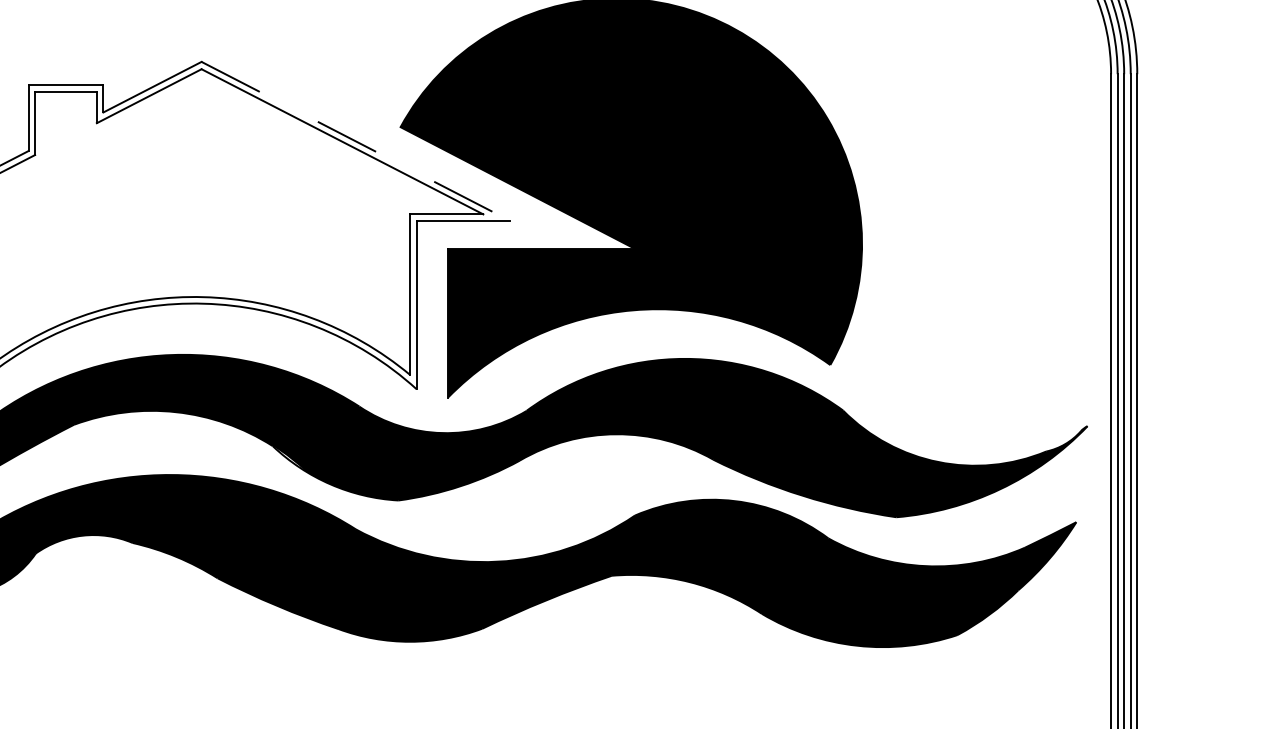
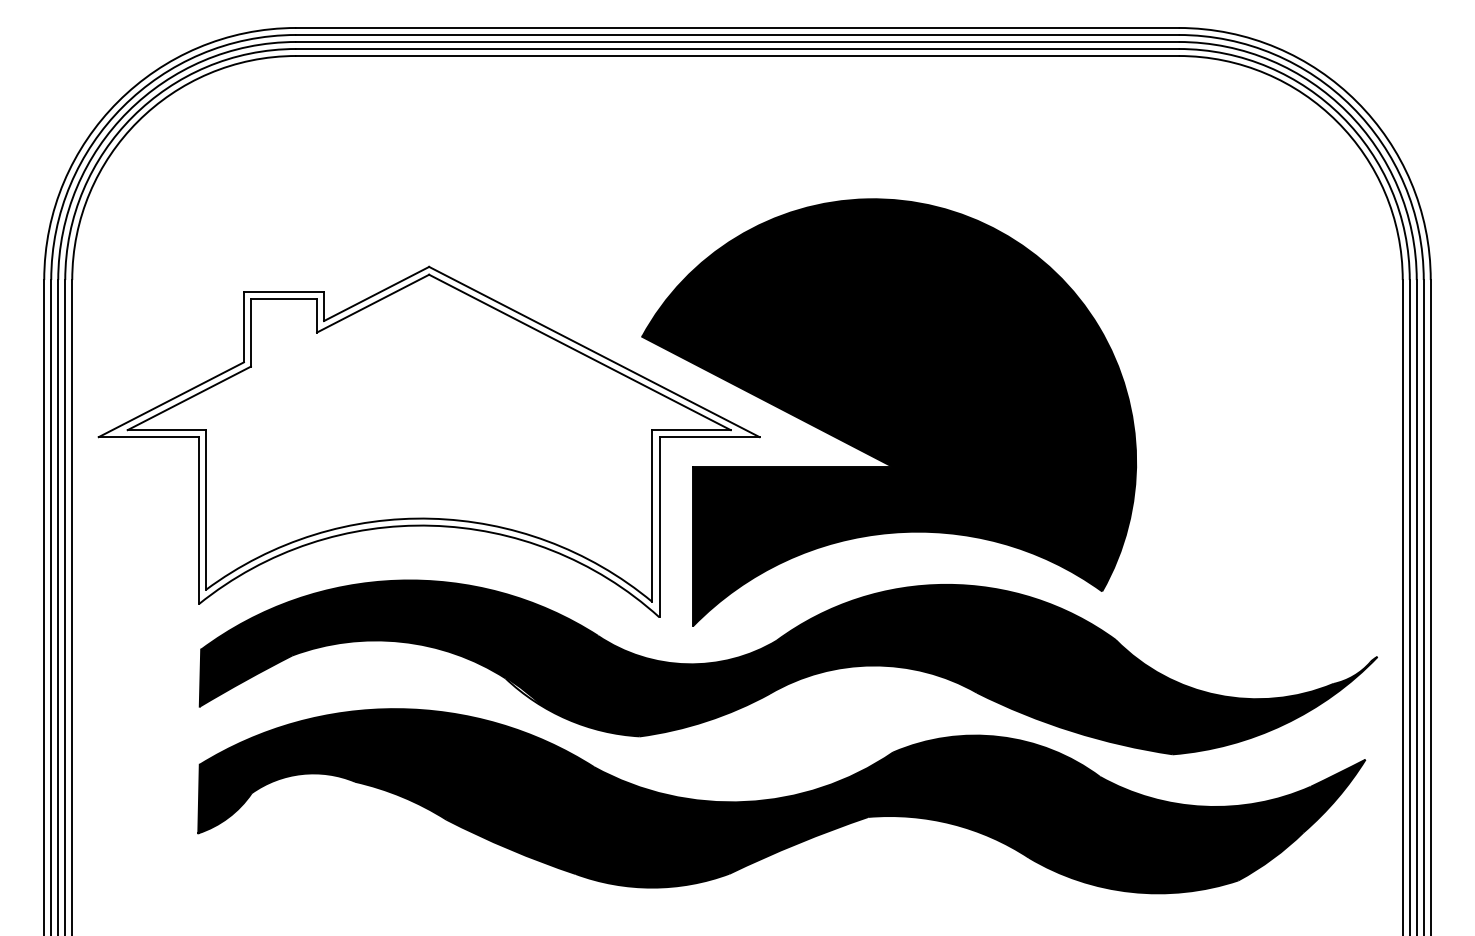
line: (356, 141) -> (594, 352), dashed -> solid

